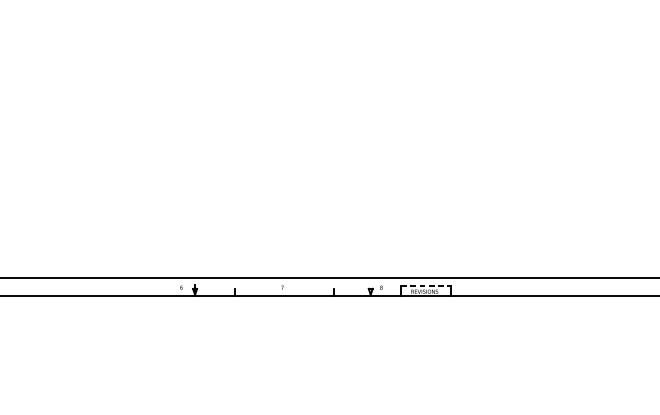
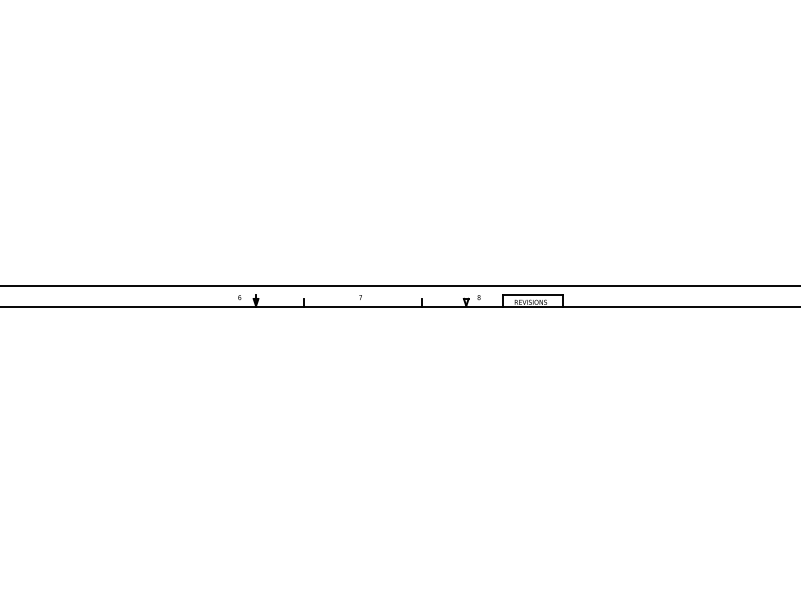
line: (426, 286) -> (533, 295), dashed -> solid

